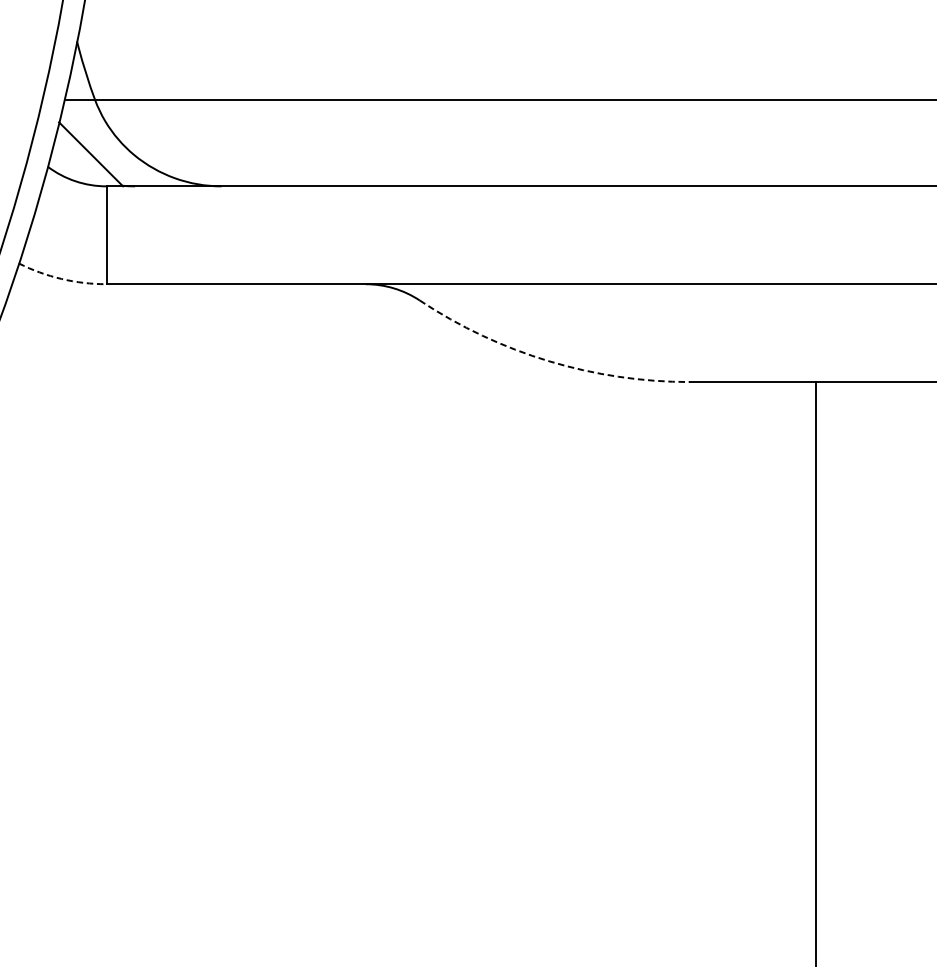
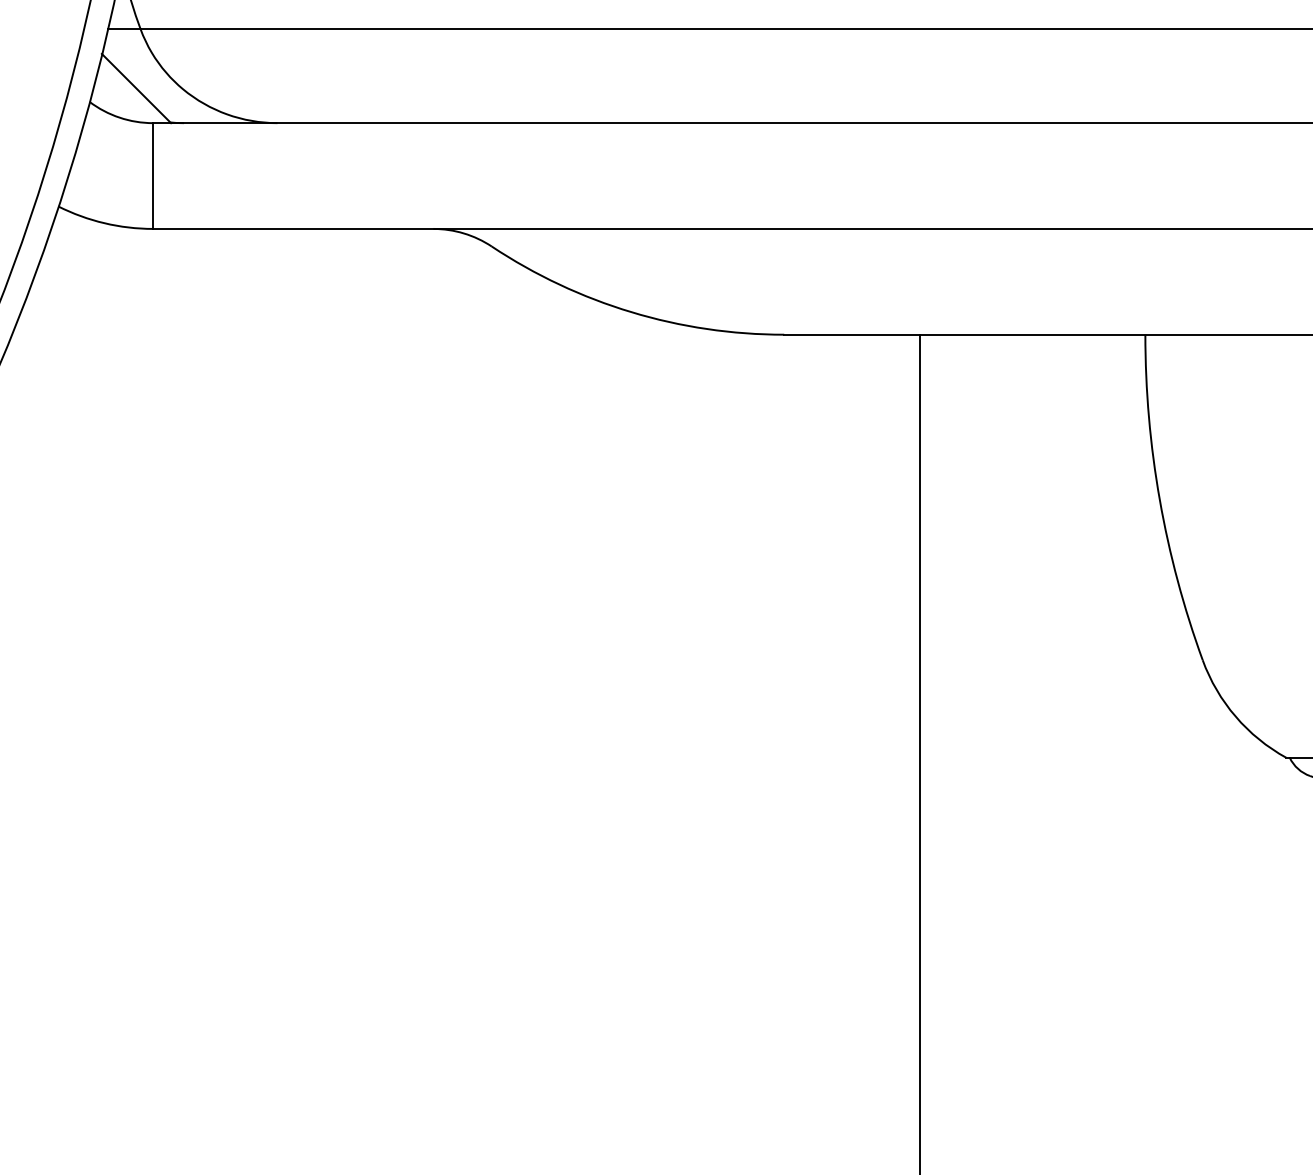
arc: (61, 279) -> (104, 223), dashed -> solid
arc: (549, 361) -> (631, 312), dashed -> solid

